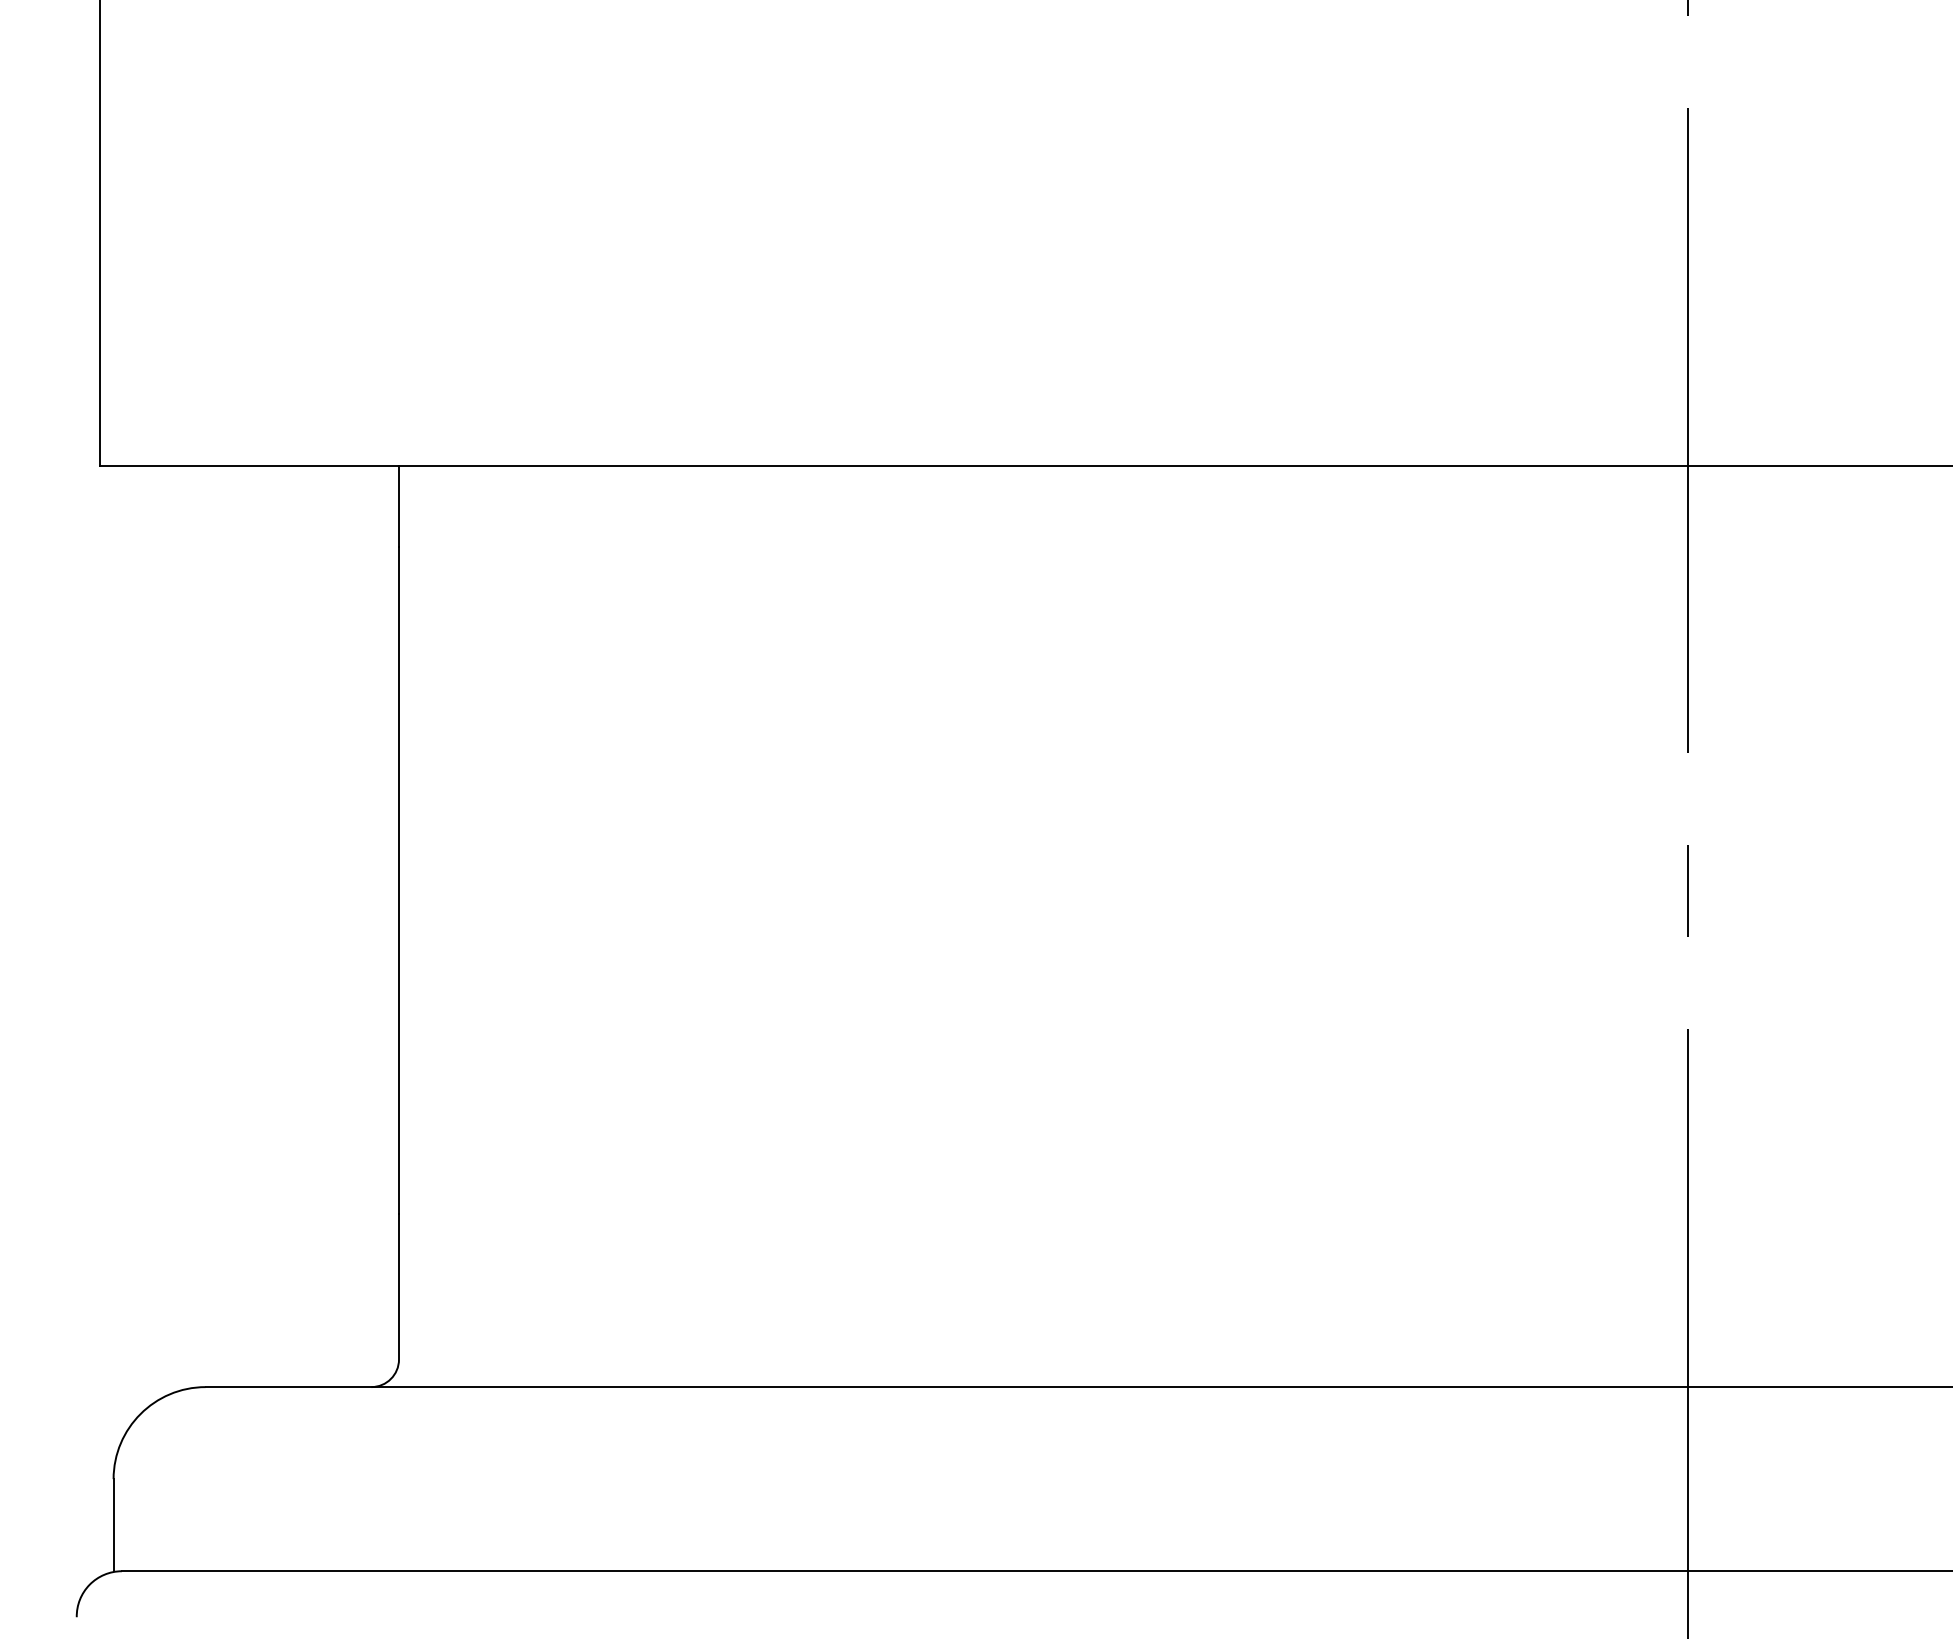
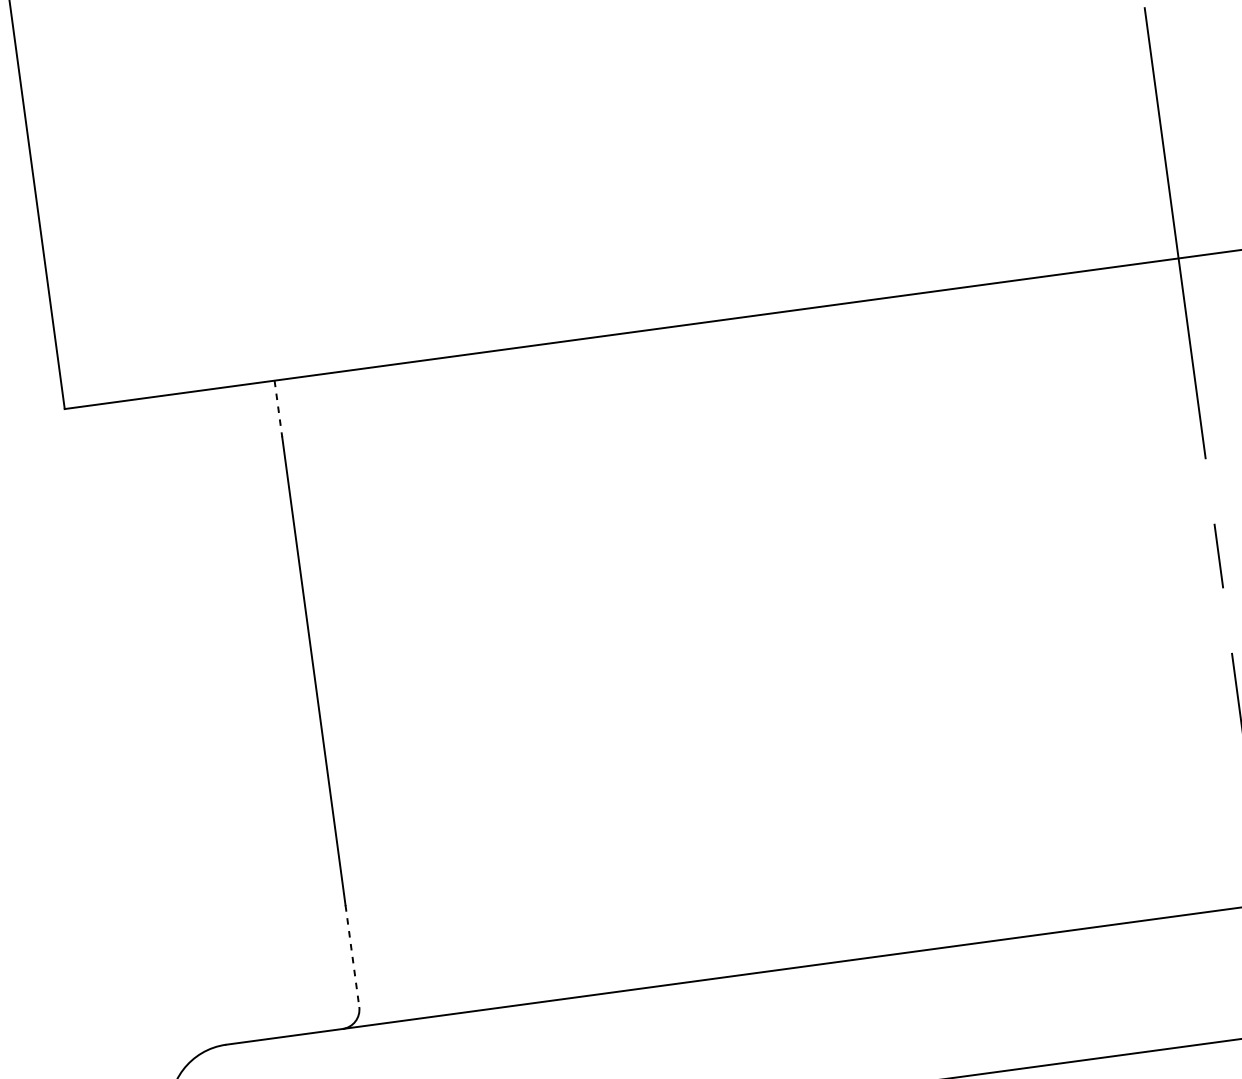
line: (399, 507) -> (278, 409), solid -> dashed
line: (399, 1286) -> (352, 955), solid -> dashed

